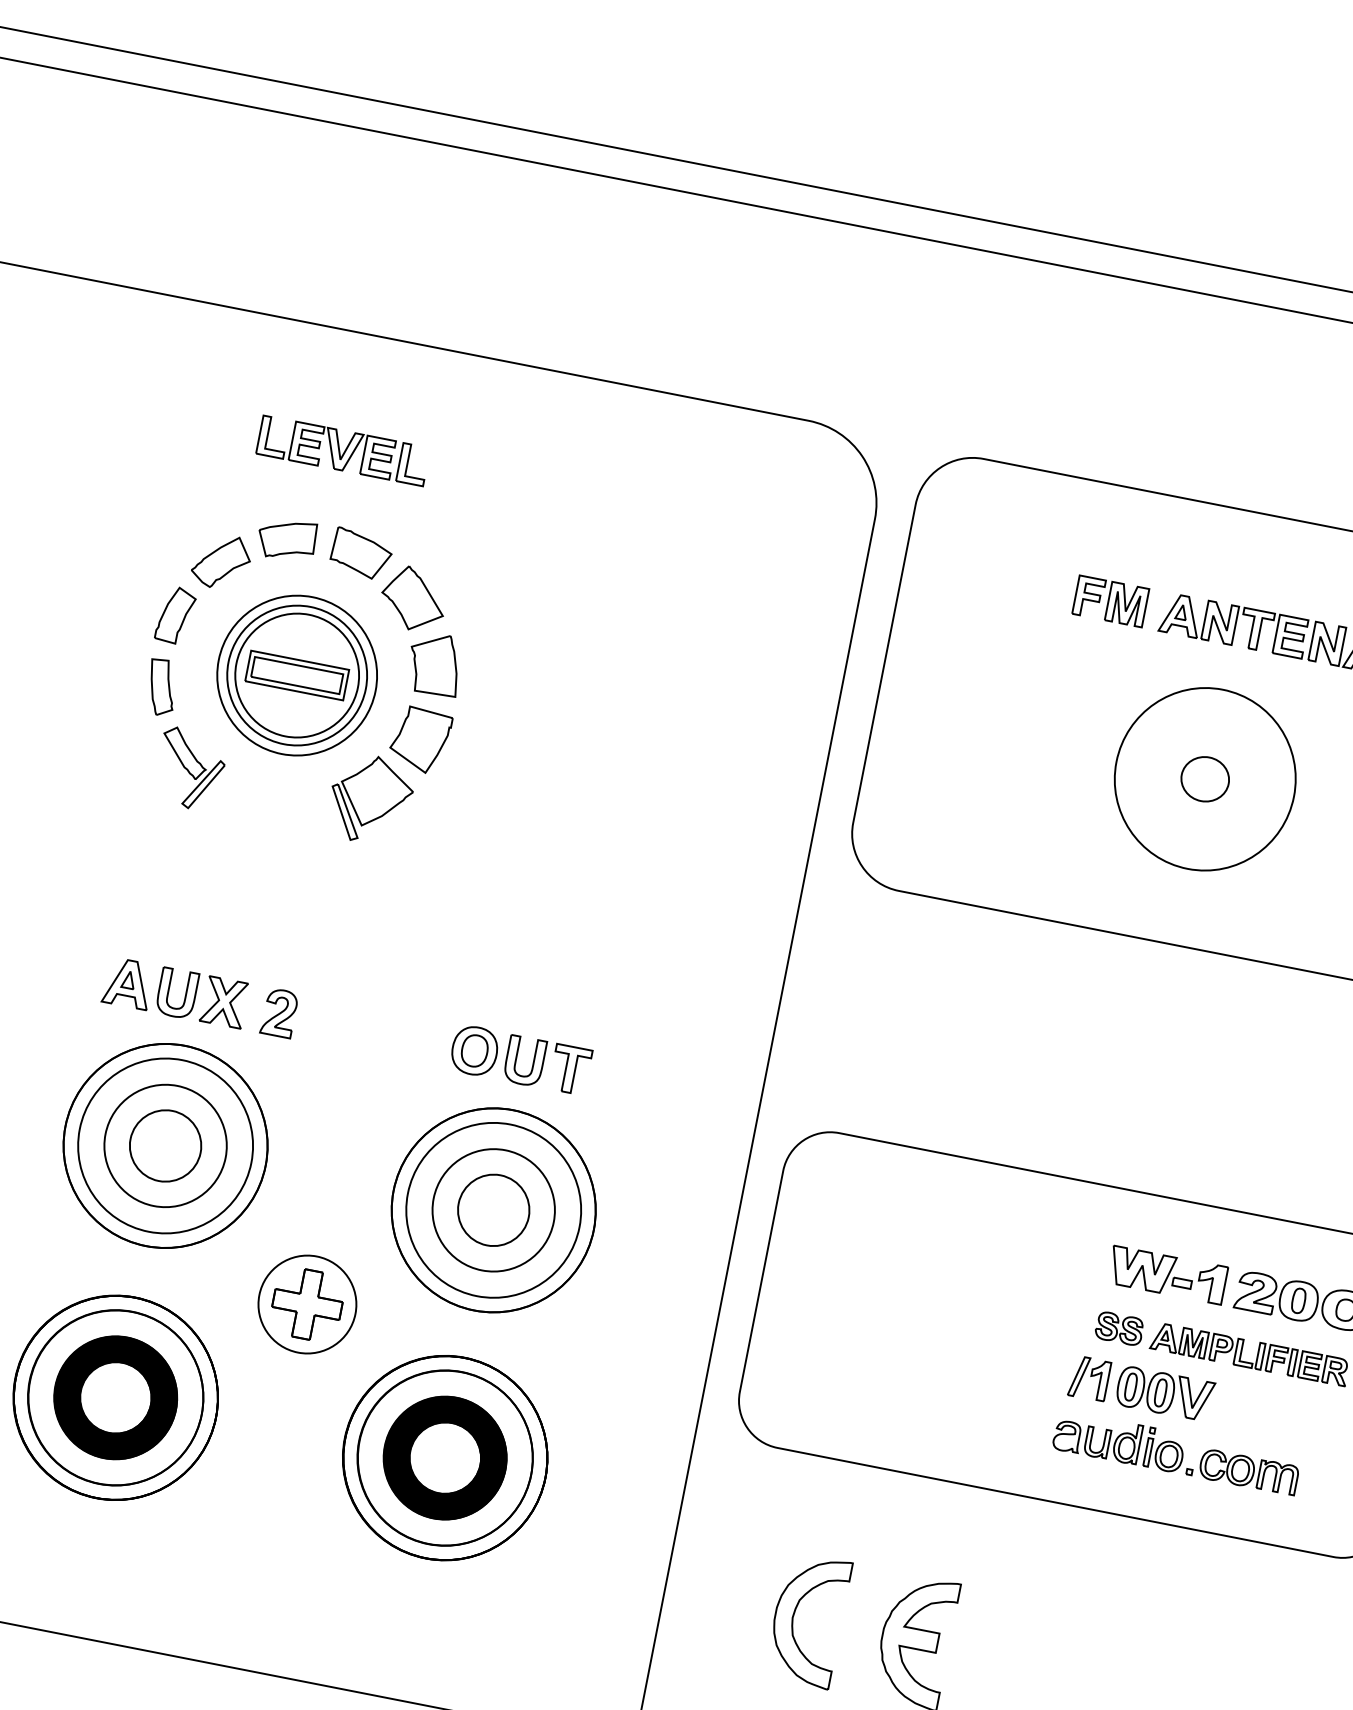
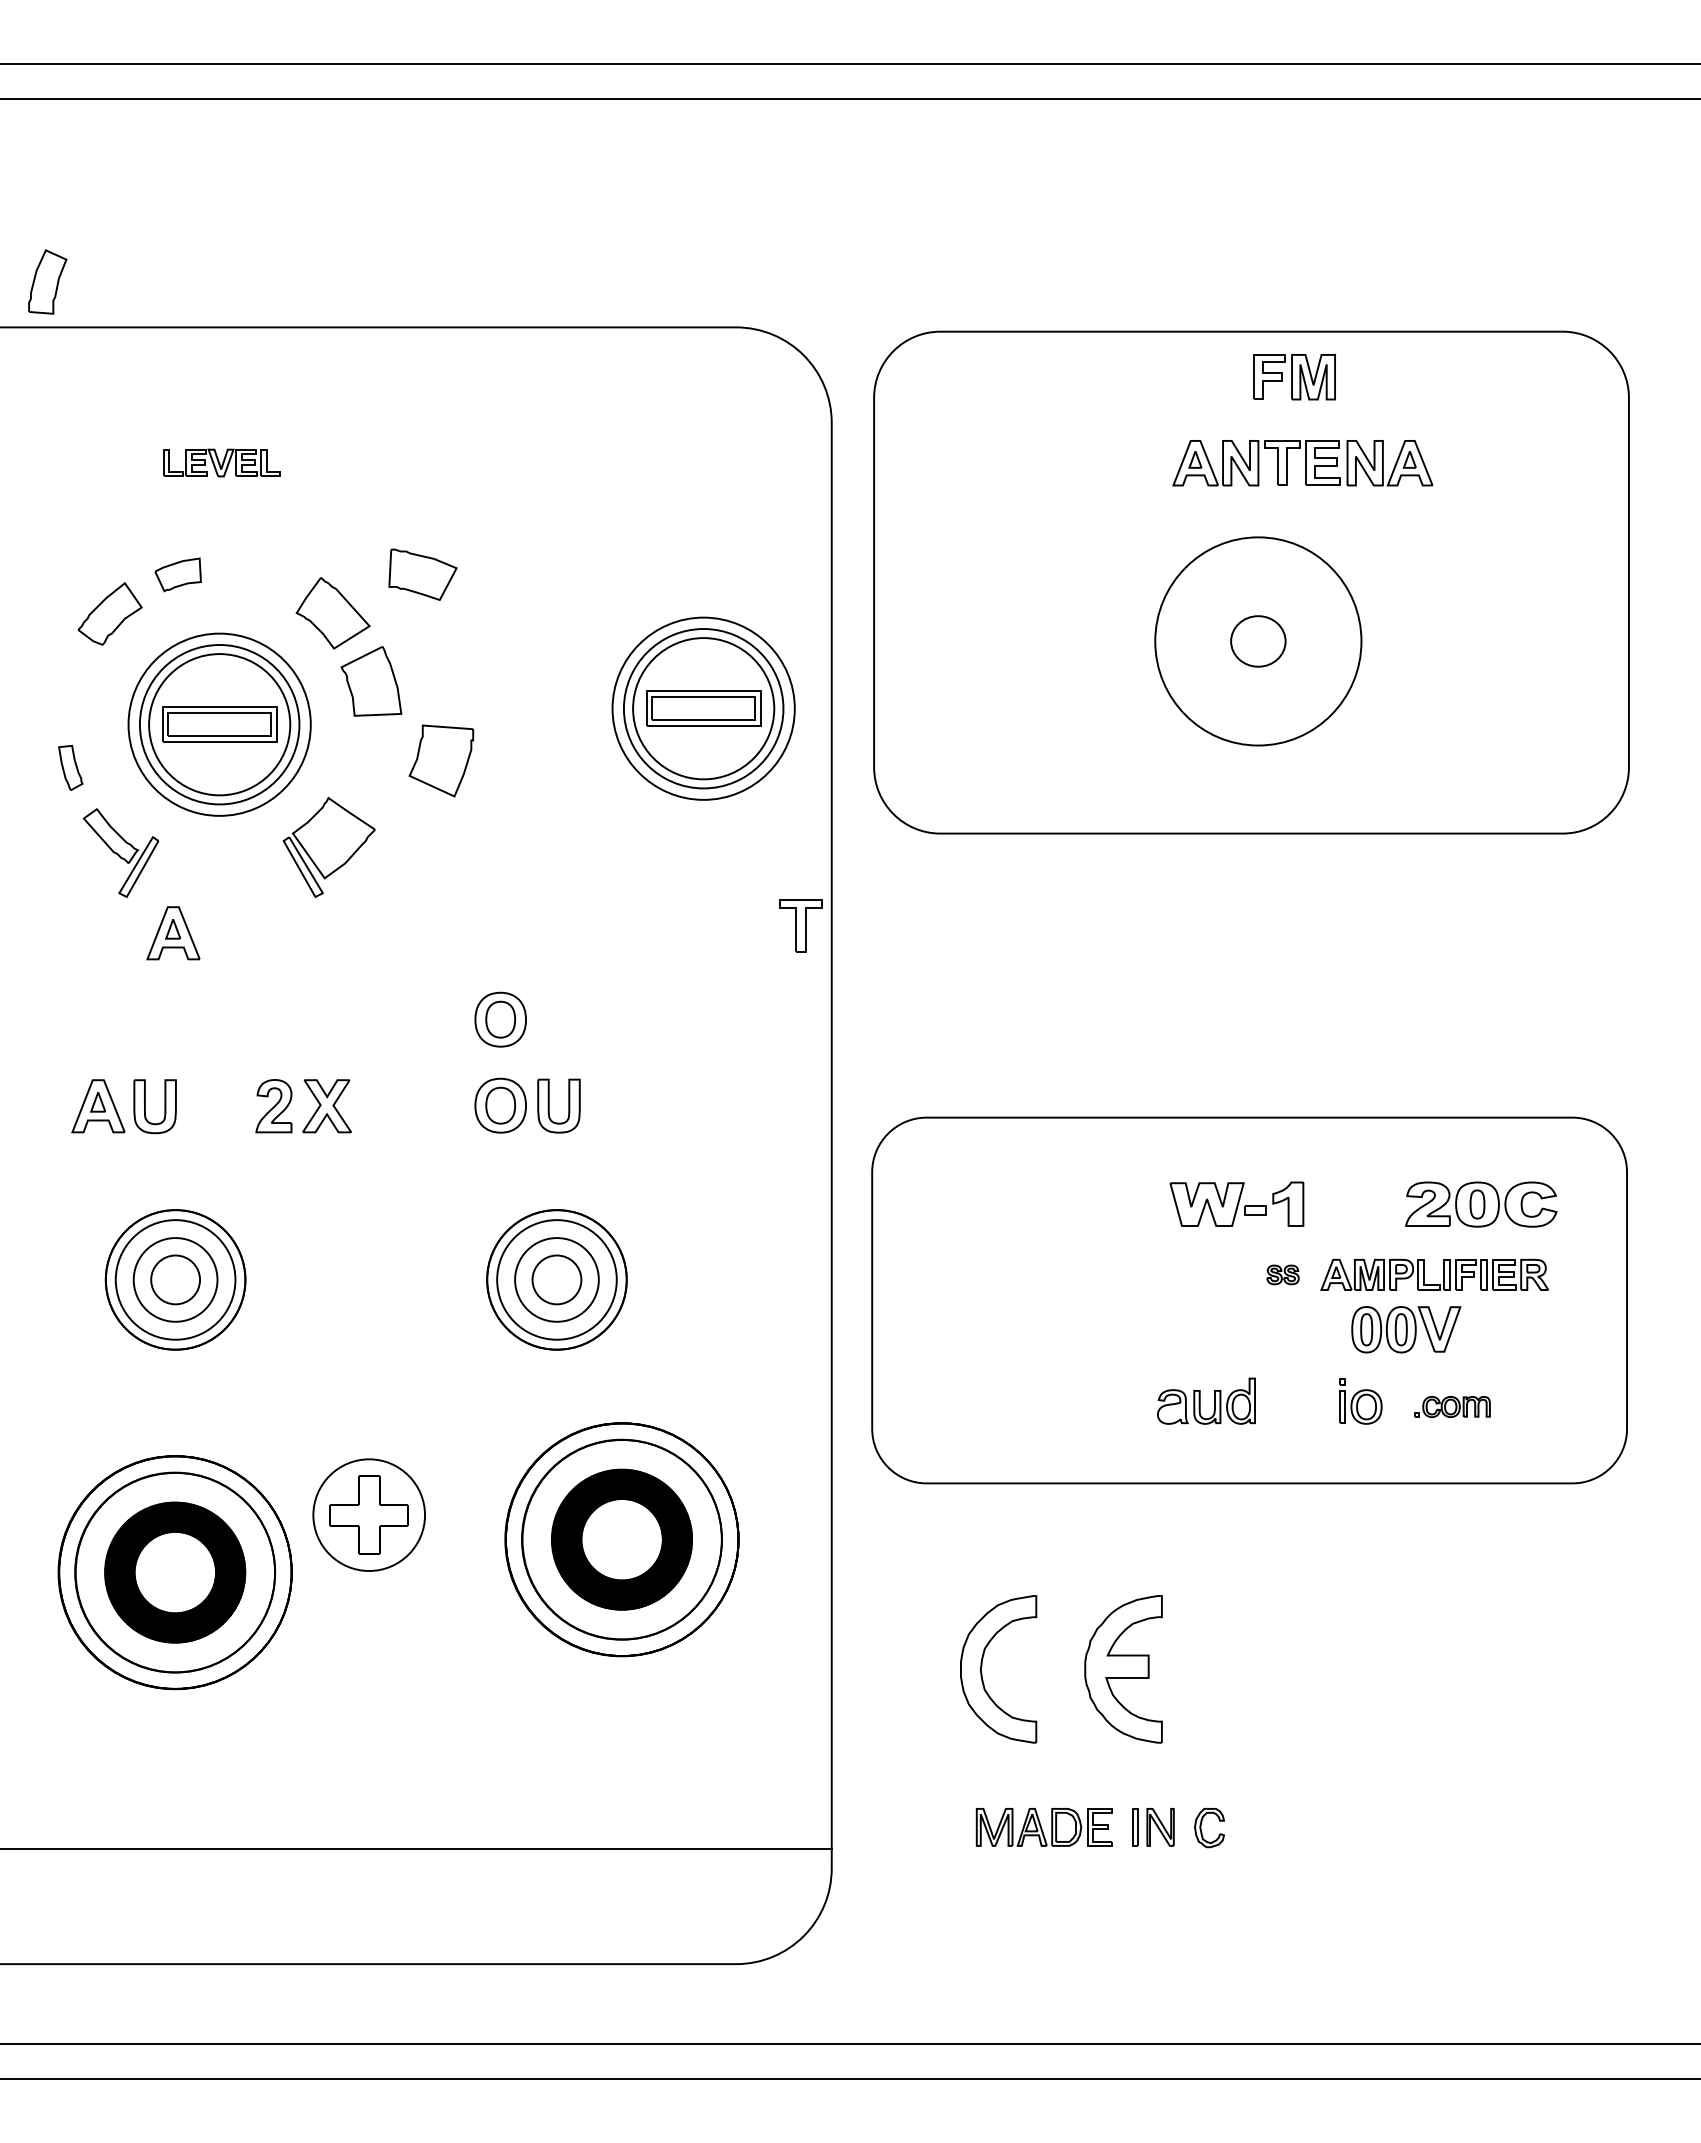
part: (343, 450) -> (221, 462), size x0.6
part: (286, 539) -> (177, 574), size x0.7
part: (361, 553) -> (422, 574), moved
part: (1110, 601) -> (1294, 377), moved
part: (175, 614) -> (47, 281), moved
part: (161, 687) -> (70, 767), size x0.7
part: (420, 739) -> (441, 760), moved
part: (716, 743) -> (703, 708), added
part: (222, 847) -> (173, 933), added
part: (489, 976) -> (500, 1019), added
part: (223, 1002) -> (326, 1106), moved
part: (570, 1069) -> (800, 925), moved
part: (165, 1145) -> (175, 1279), size x0.6
part: (493, 1209) -> (556, 1279), size x0.6
part: (1167, 1274) -> (1236, 1203), moved
part: (306, 1303) -> (368, 1514), moved
part: (1119, 1328) -> (1282, 1274), size x0.6
part: (1089, 1378) -> (1260, 1337), removed
part: (1165, 1393) -> (1406, 1329), moved
part: (1097, 1436) -> (1206, 1400), moved
part: (444, 1457) -> (621, 1539), moved
part: (1243, 1470) -> (1452, 1406), size x0.6

